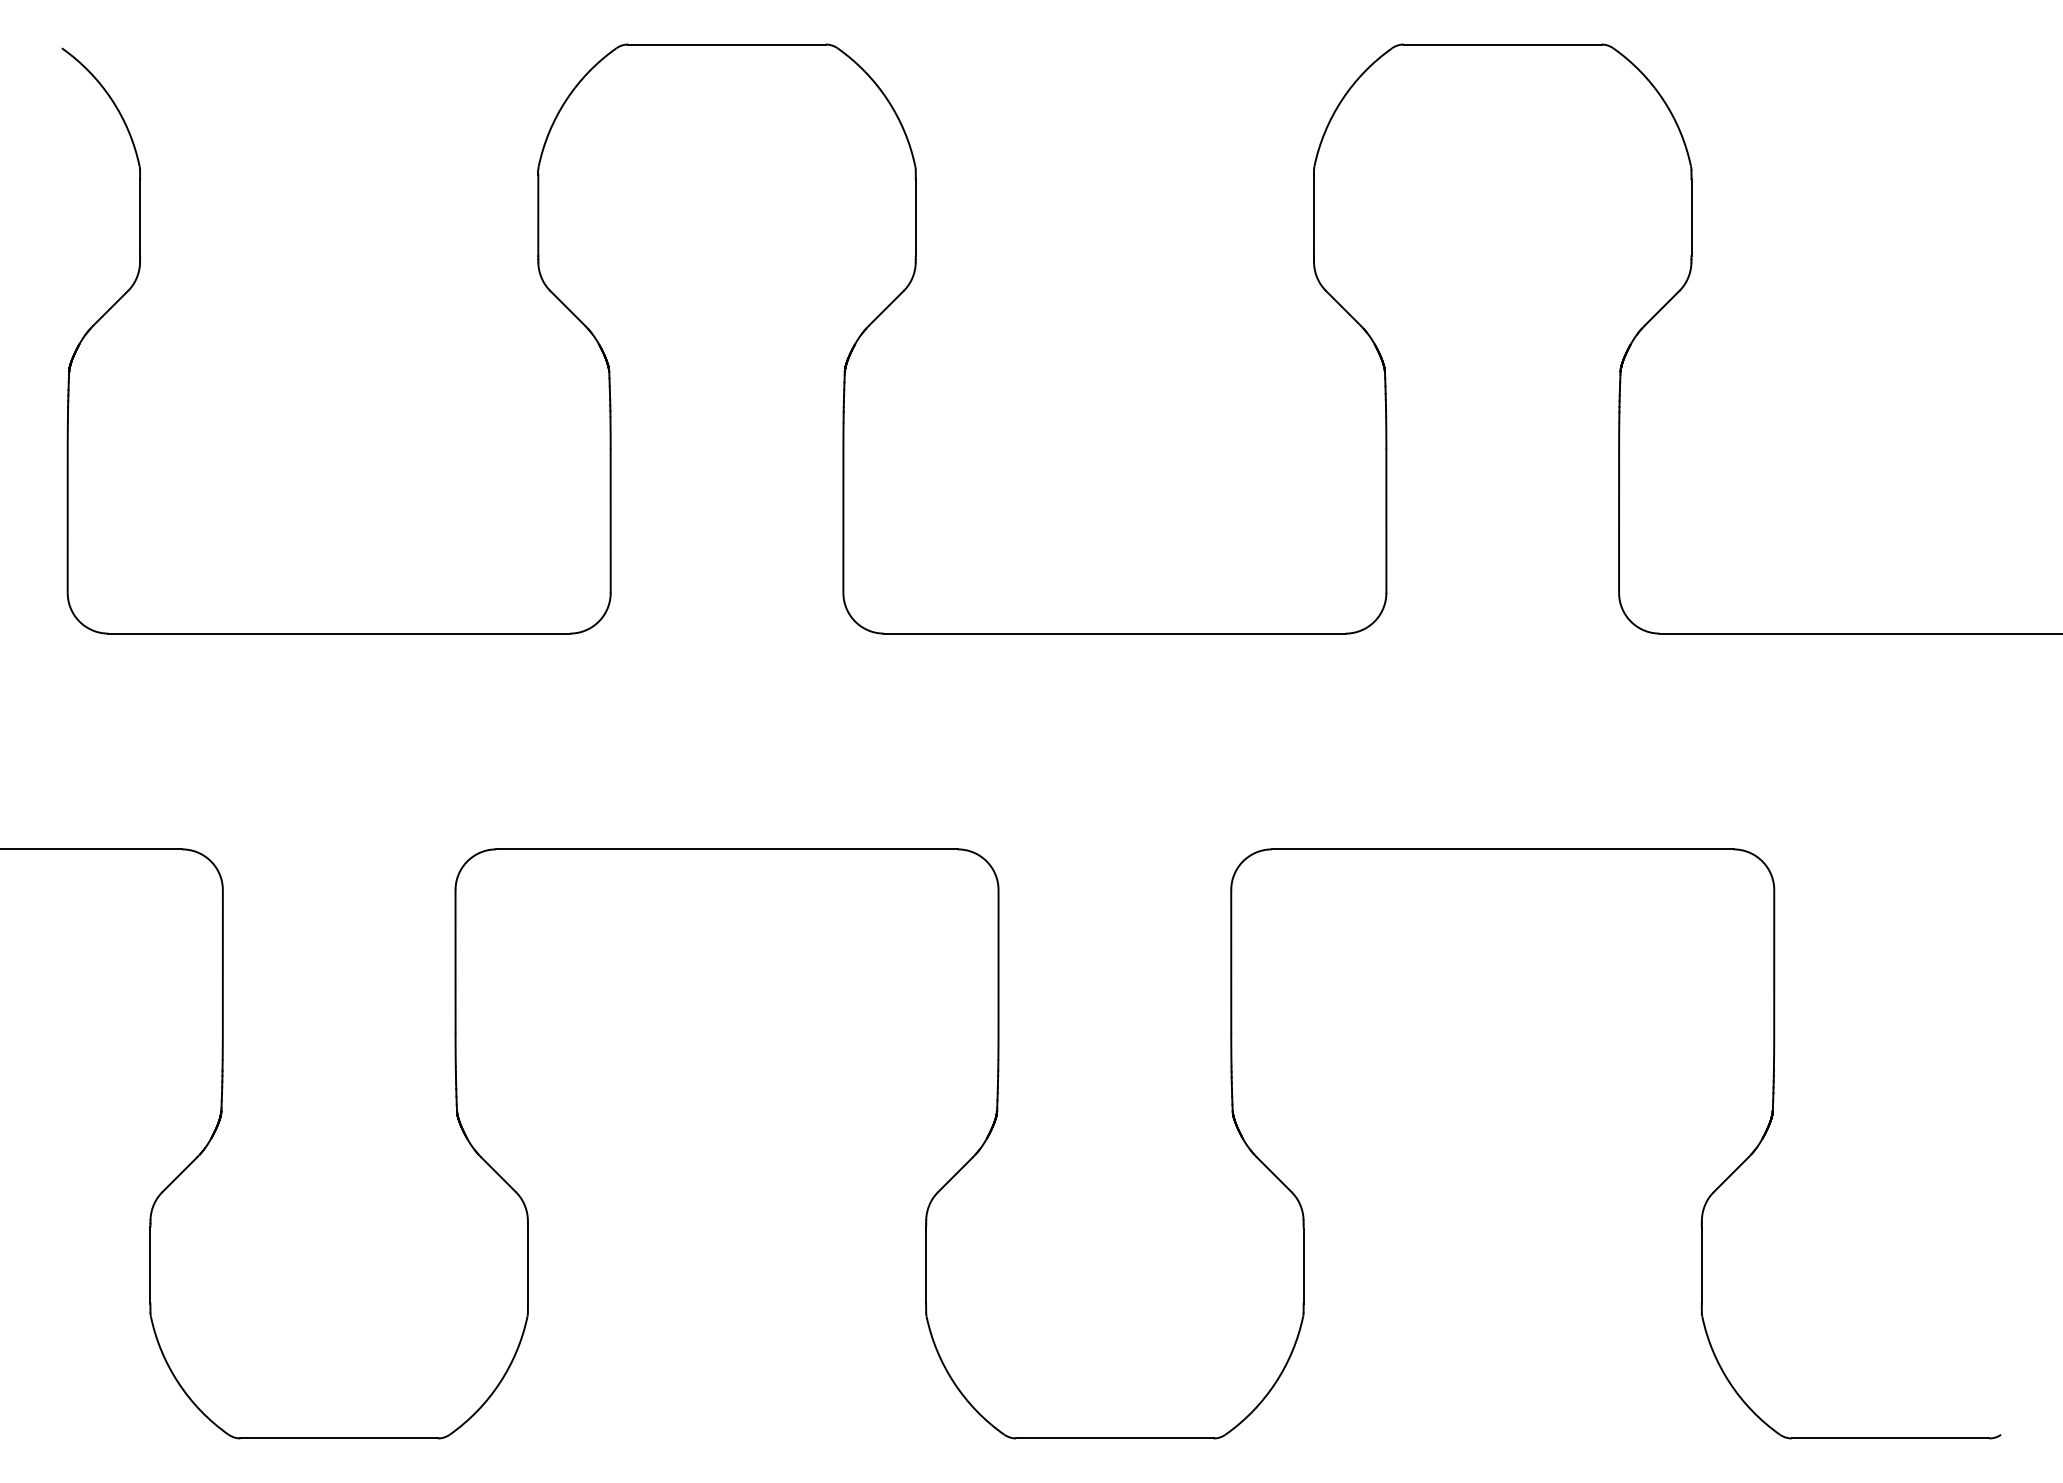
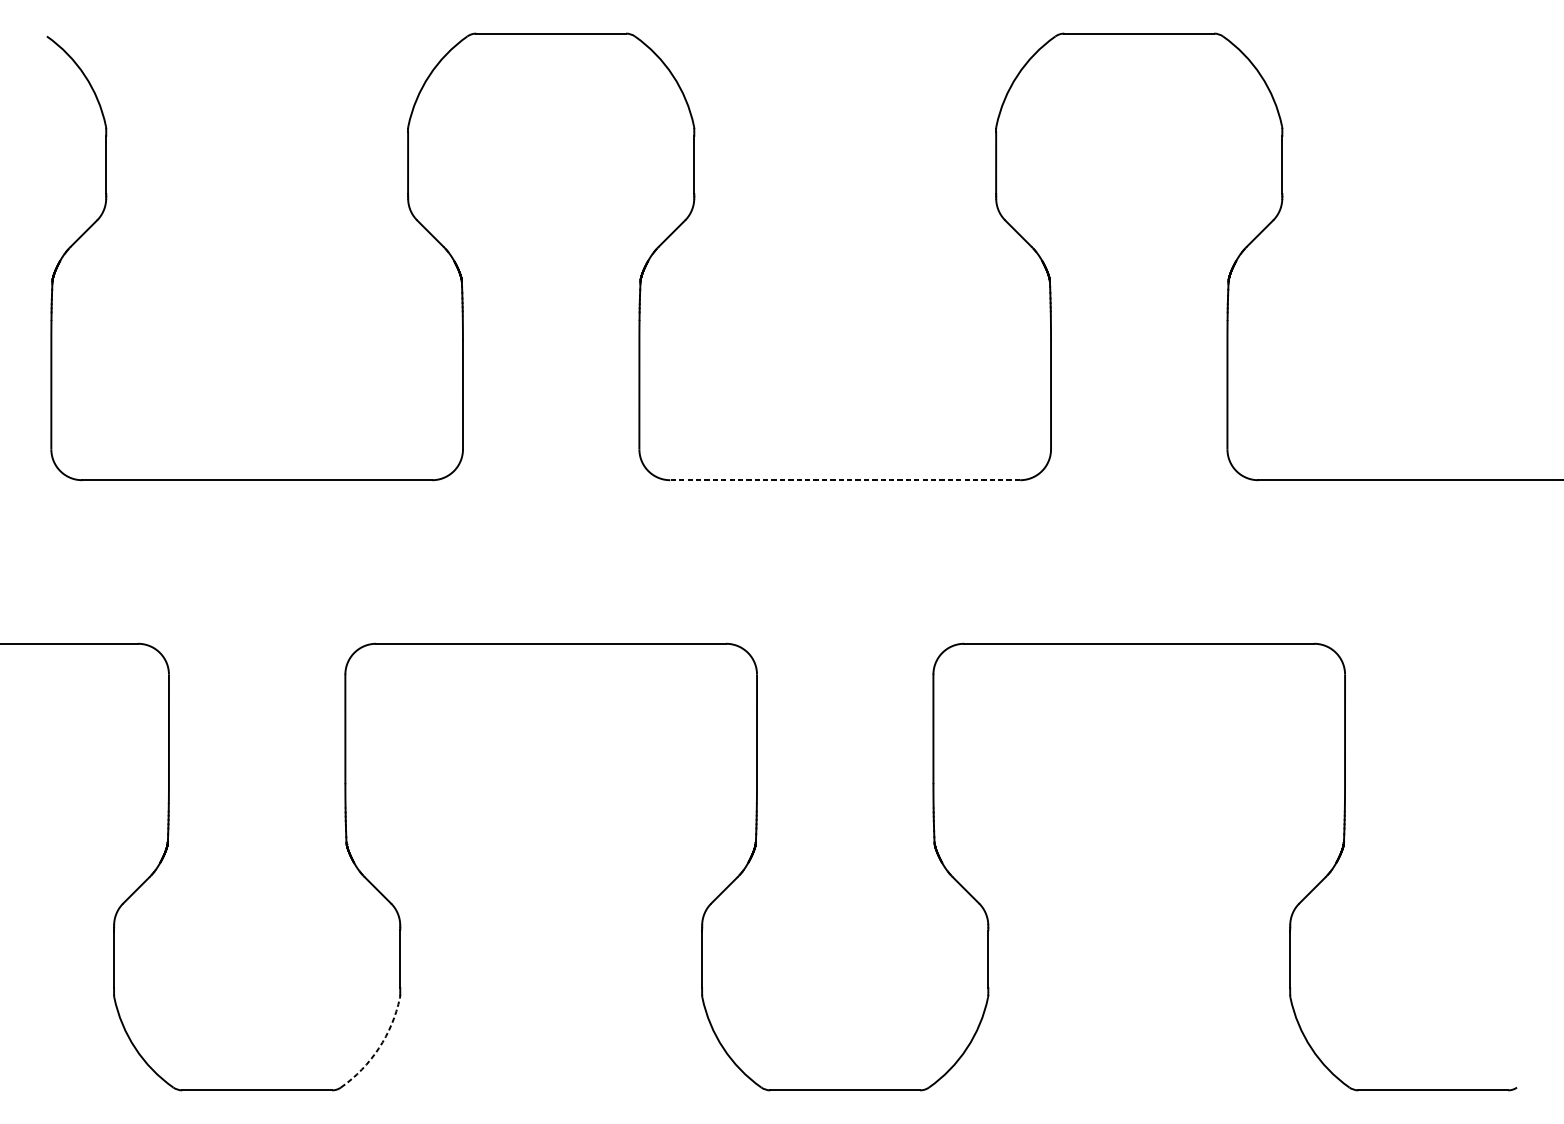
line: (1114, 633) -> (844, 480), solid -> dashed
arc: (499, 1383) -> (378, 1048), solid -> dashed

